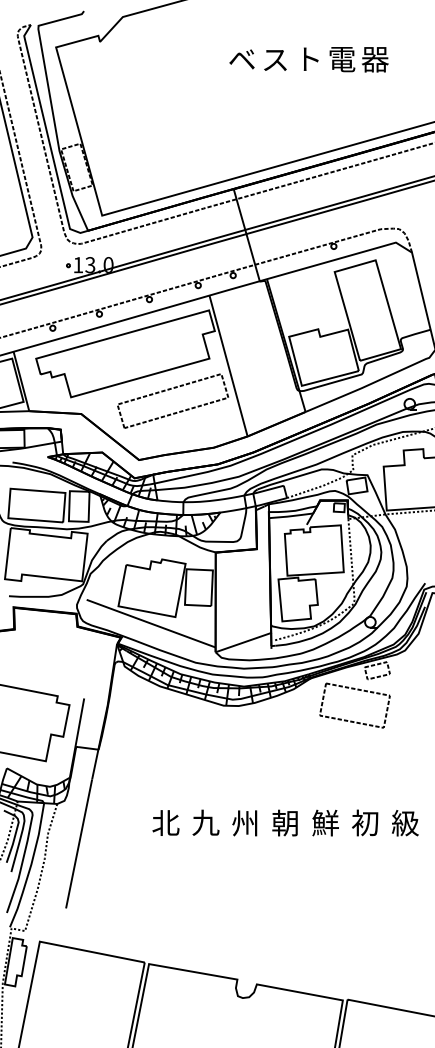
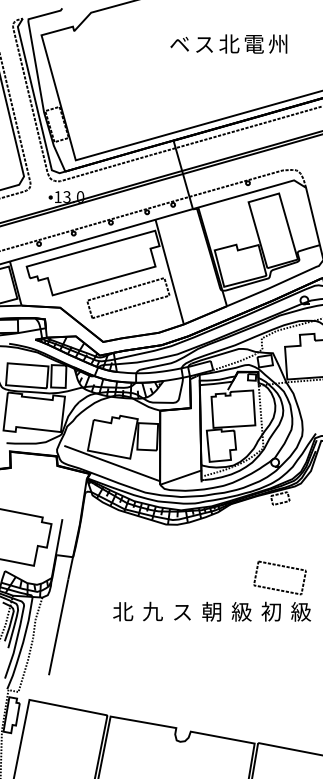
text: (308, 59) -> (229, 44), ト -> 北
text: (374, 59) -> (278, 44), 器 -> 州
part: (357, 690) -> (281, 566), moved
text: (325, 822) -> (241, 611), 鮮 -> 級
text: (244, 823) -> (181, 612), 州 -> ス

